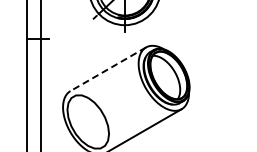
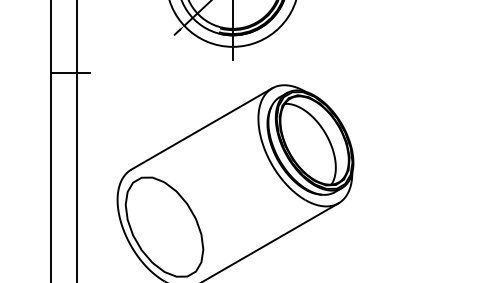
line: (108, 69) -> (202, 129), dashed -> solid

